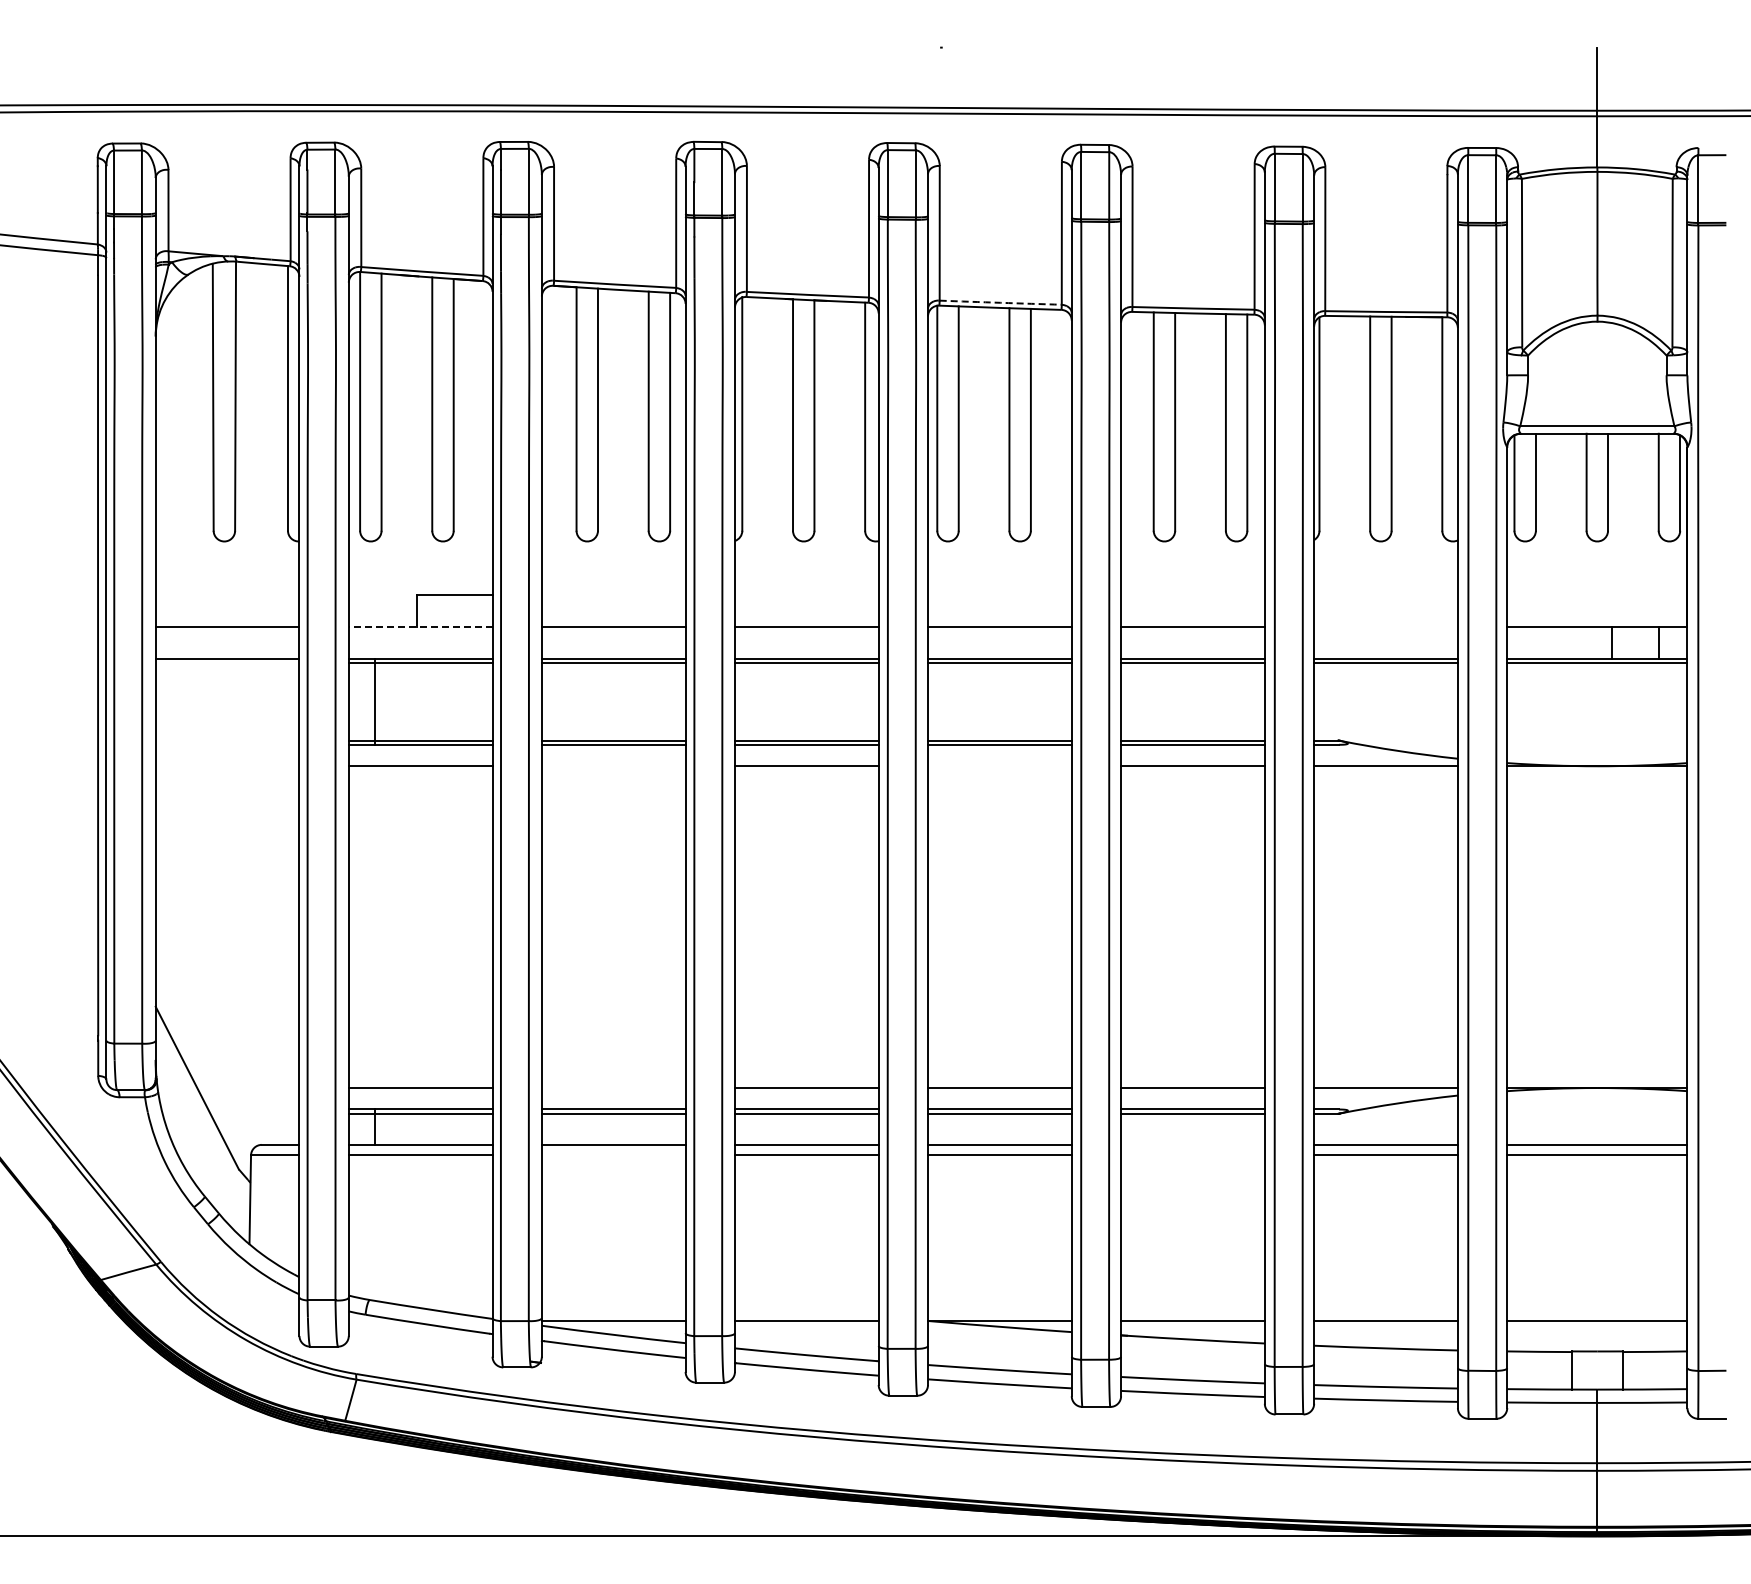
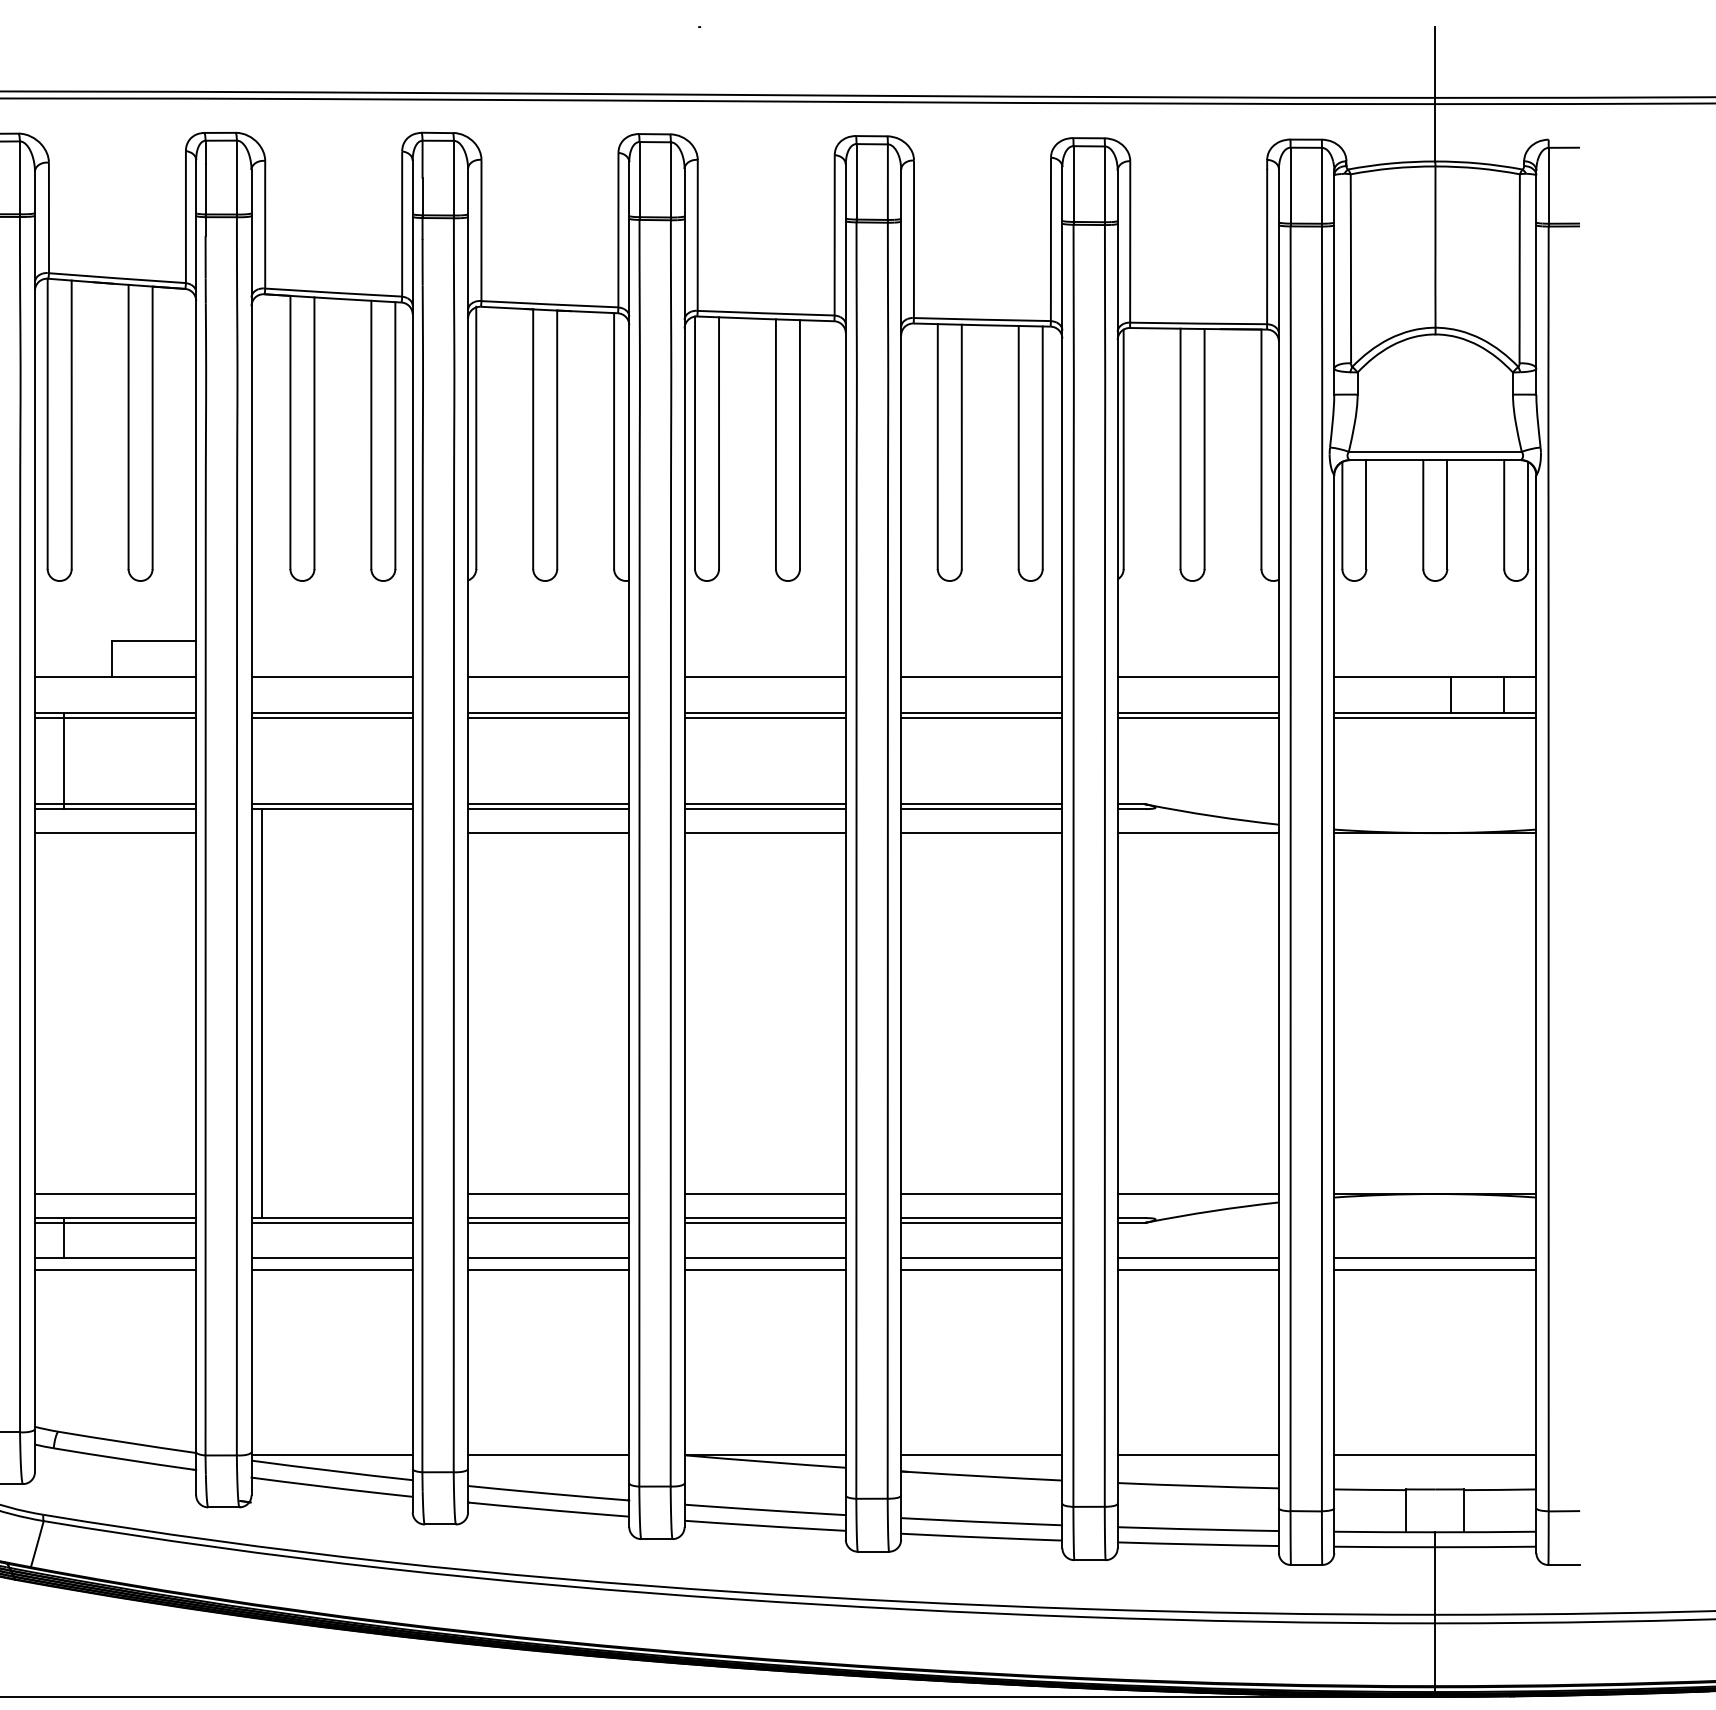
arc: (1000, 302) -> (765, 312), dashed -> solid
line: (420, 626) -> (115, 676), dashed -> solid
line: (1385, 626) -> (1197, 676), added
line: (999, 766) -> (764, 833), added
line: (550, 926) -> (261, 1012), added
line: (1192, 1144) -> (981, 1257), added
line: (613, 1155) -> (331, 1269), added
line: (1192, 1155) -> (981, 1269), added

